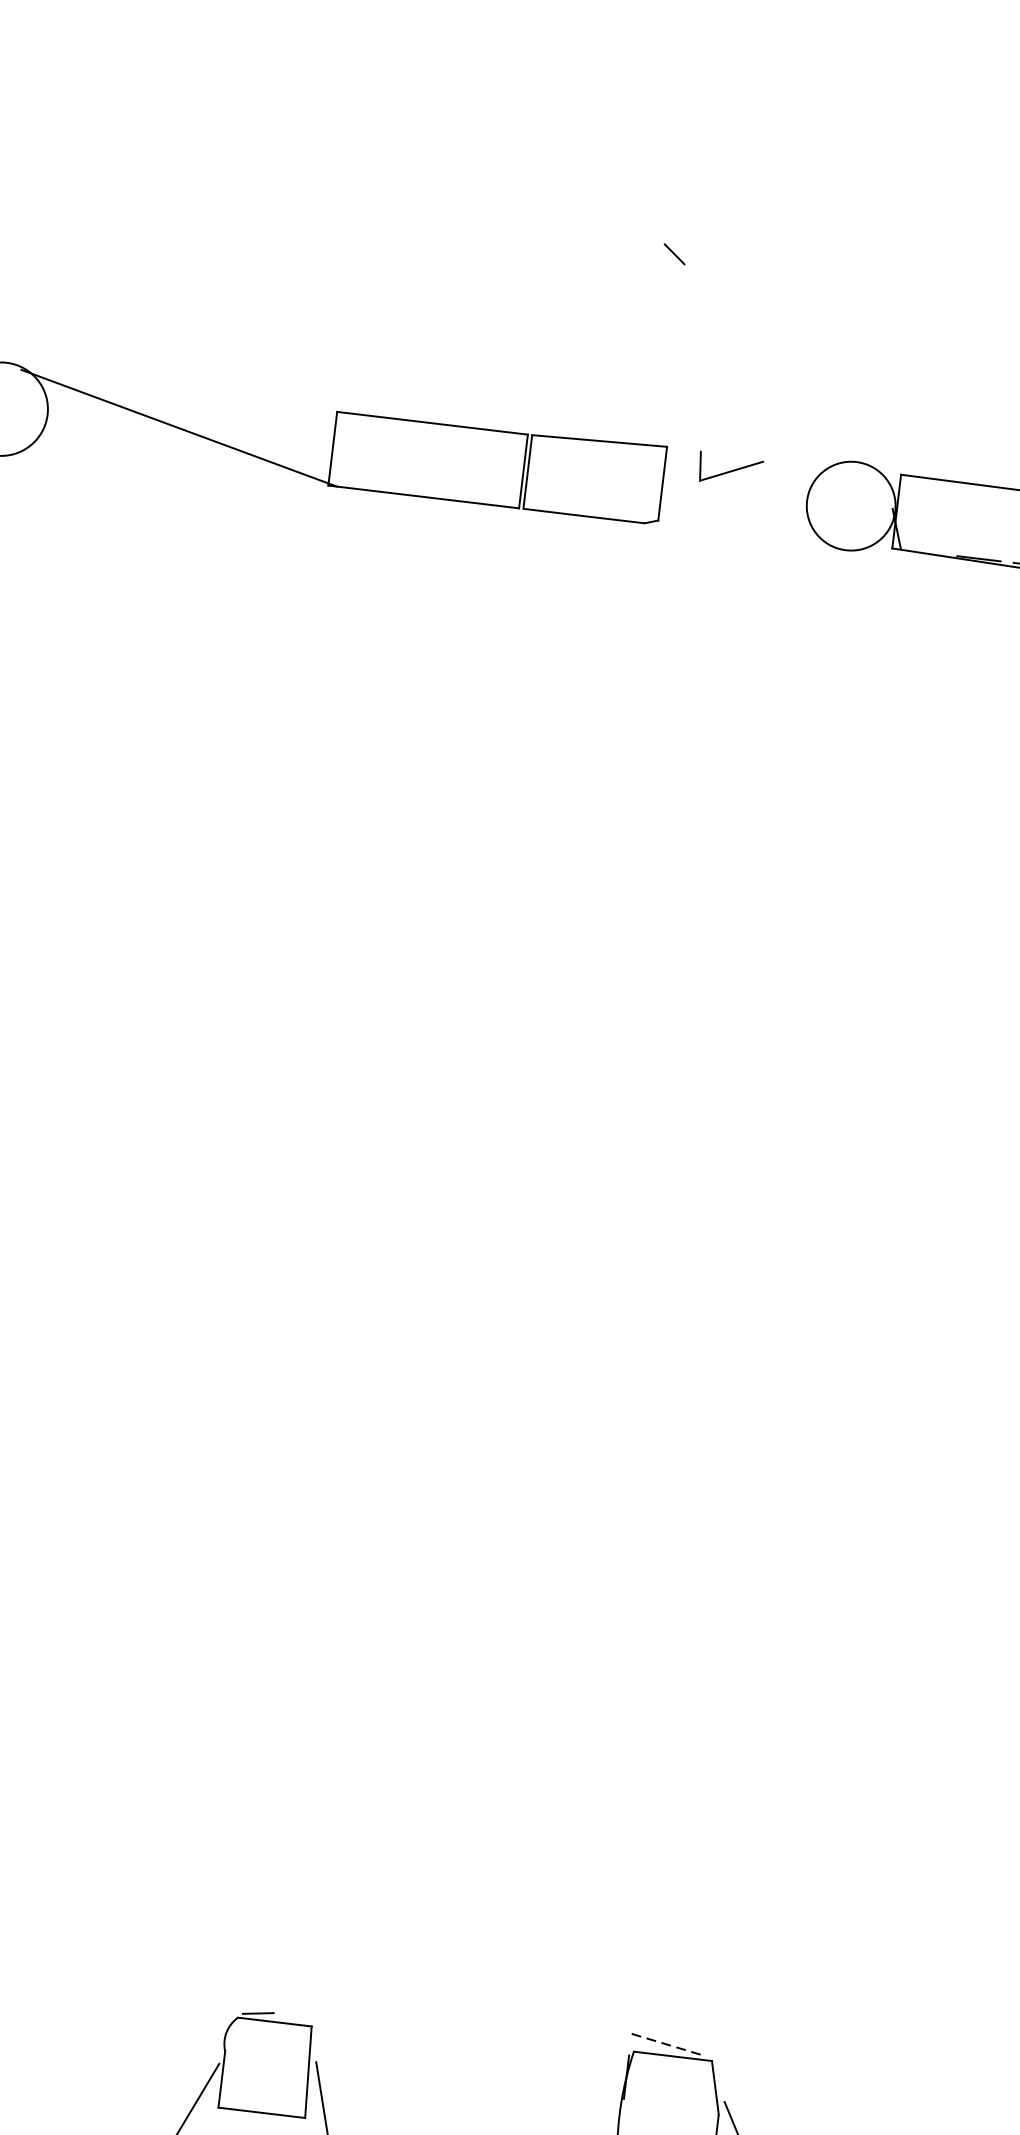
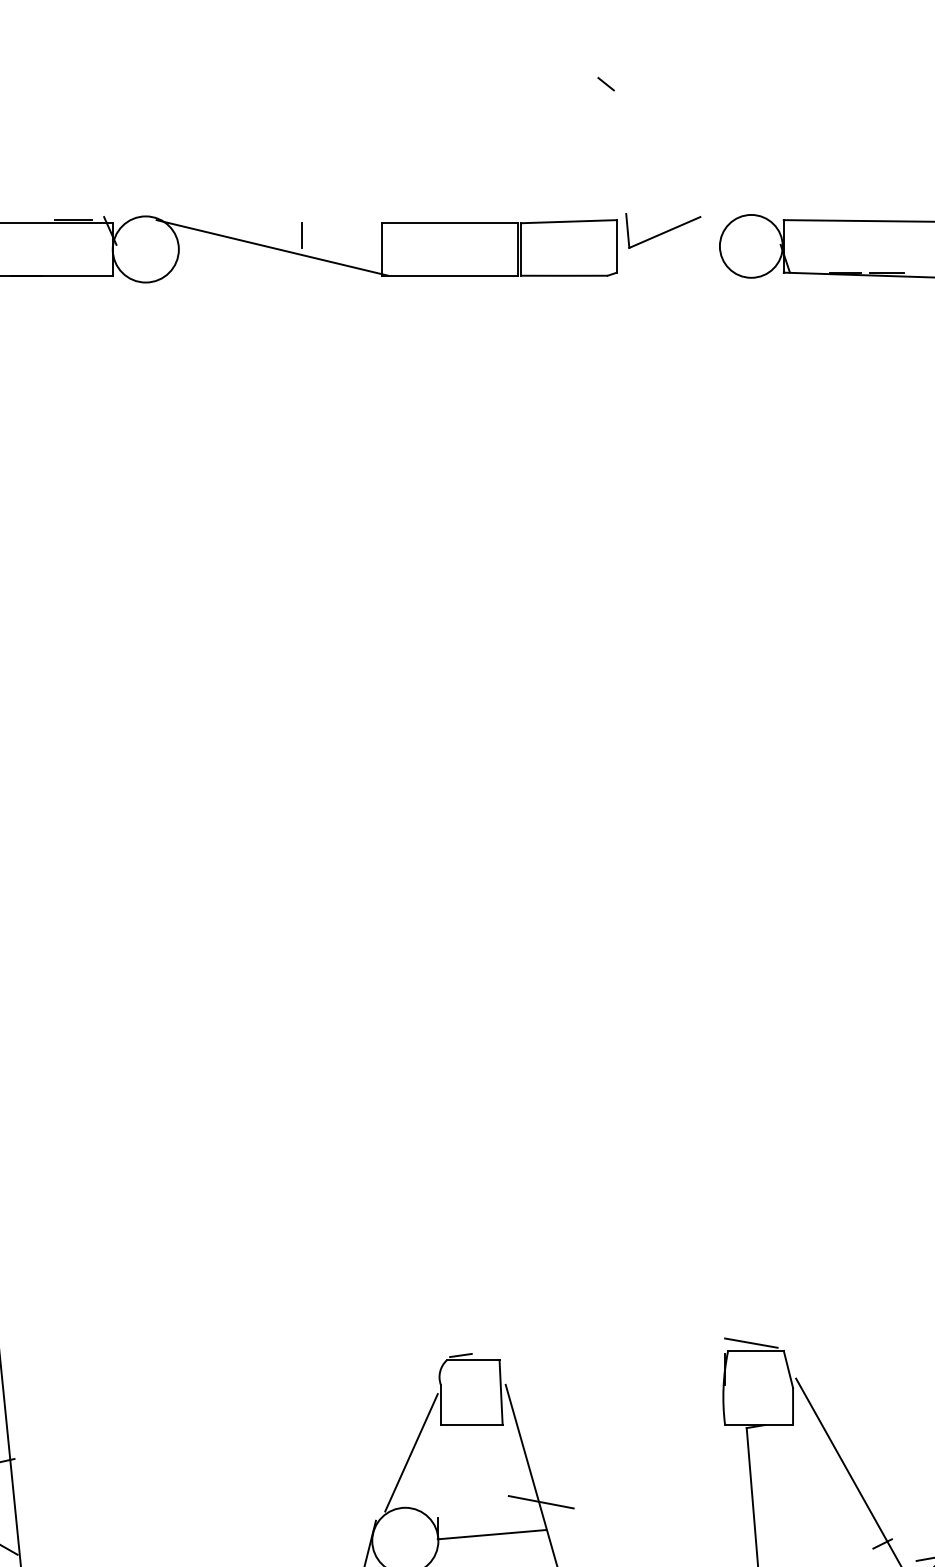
line: (221, 415) -> (301, 235), added
part: (730, 469) -> (663, 230), size x1.67
line: (667, 2045) -> (751, 1343), dashed -> solid

